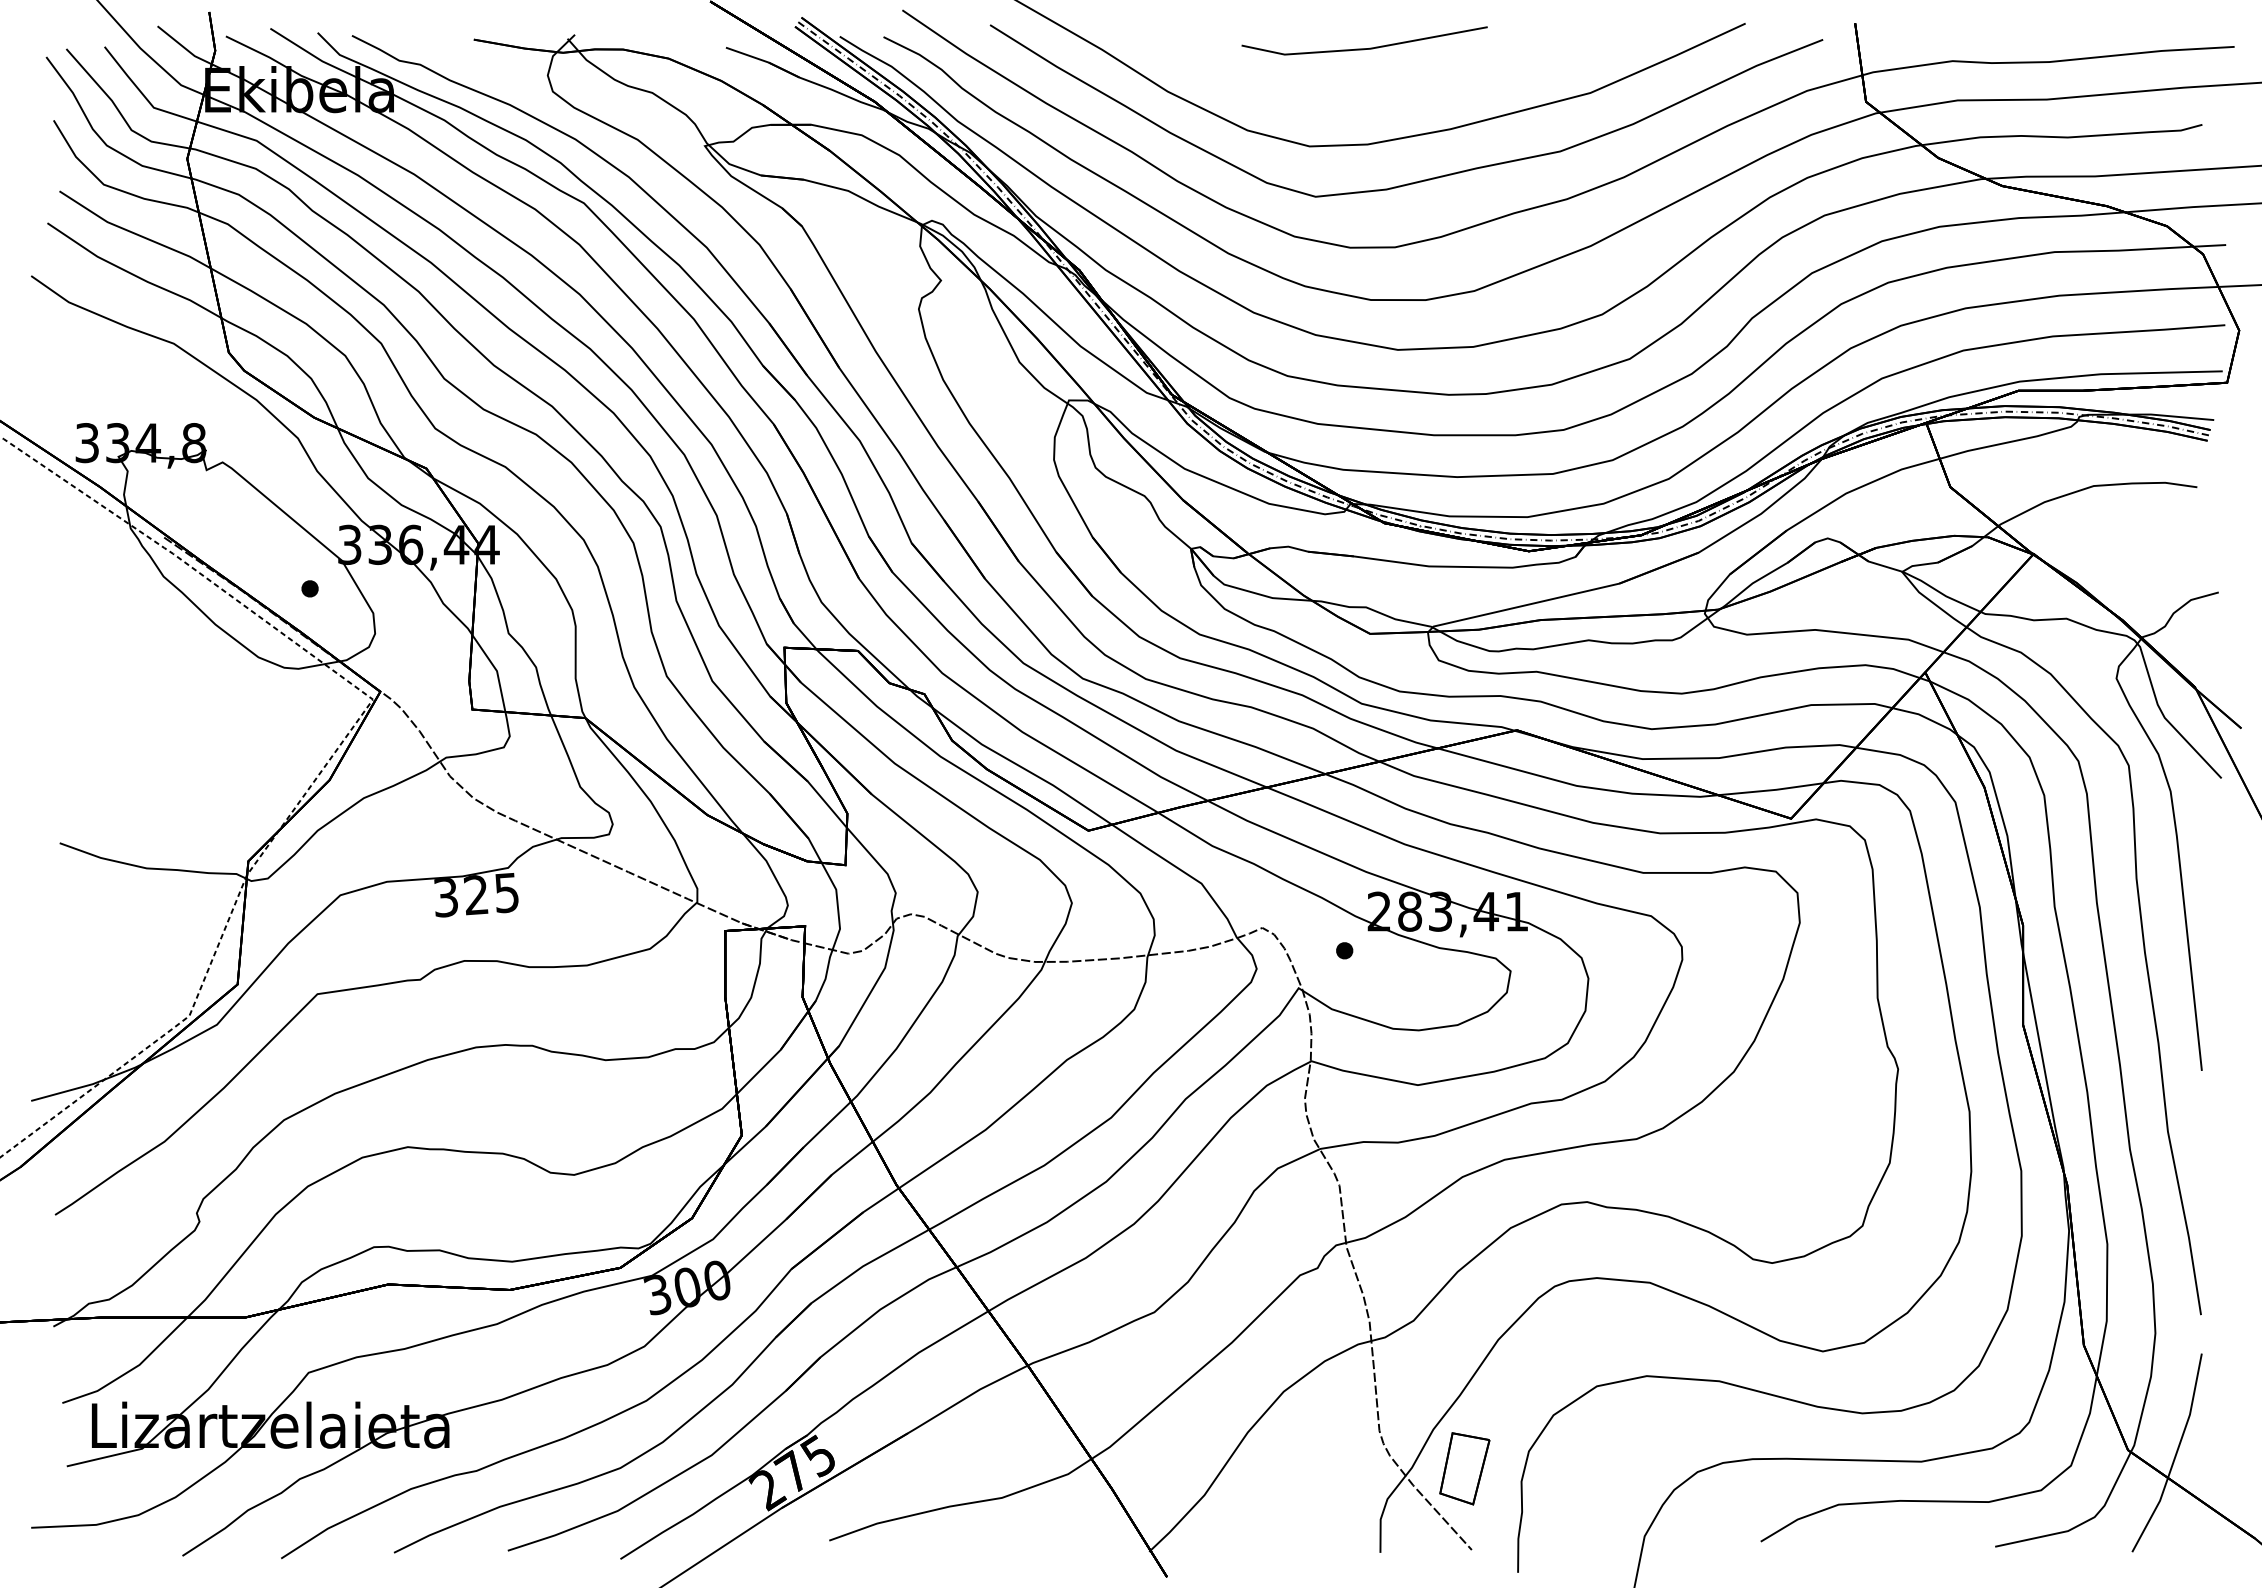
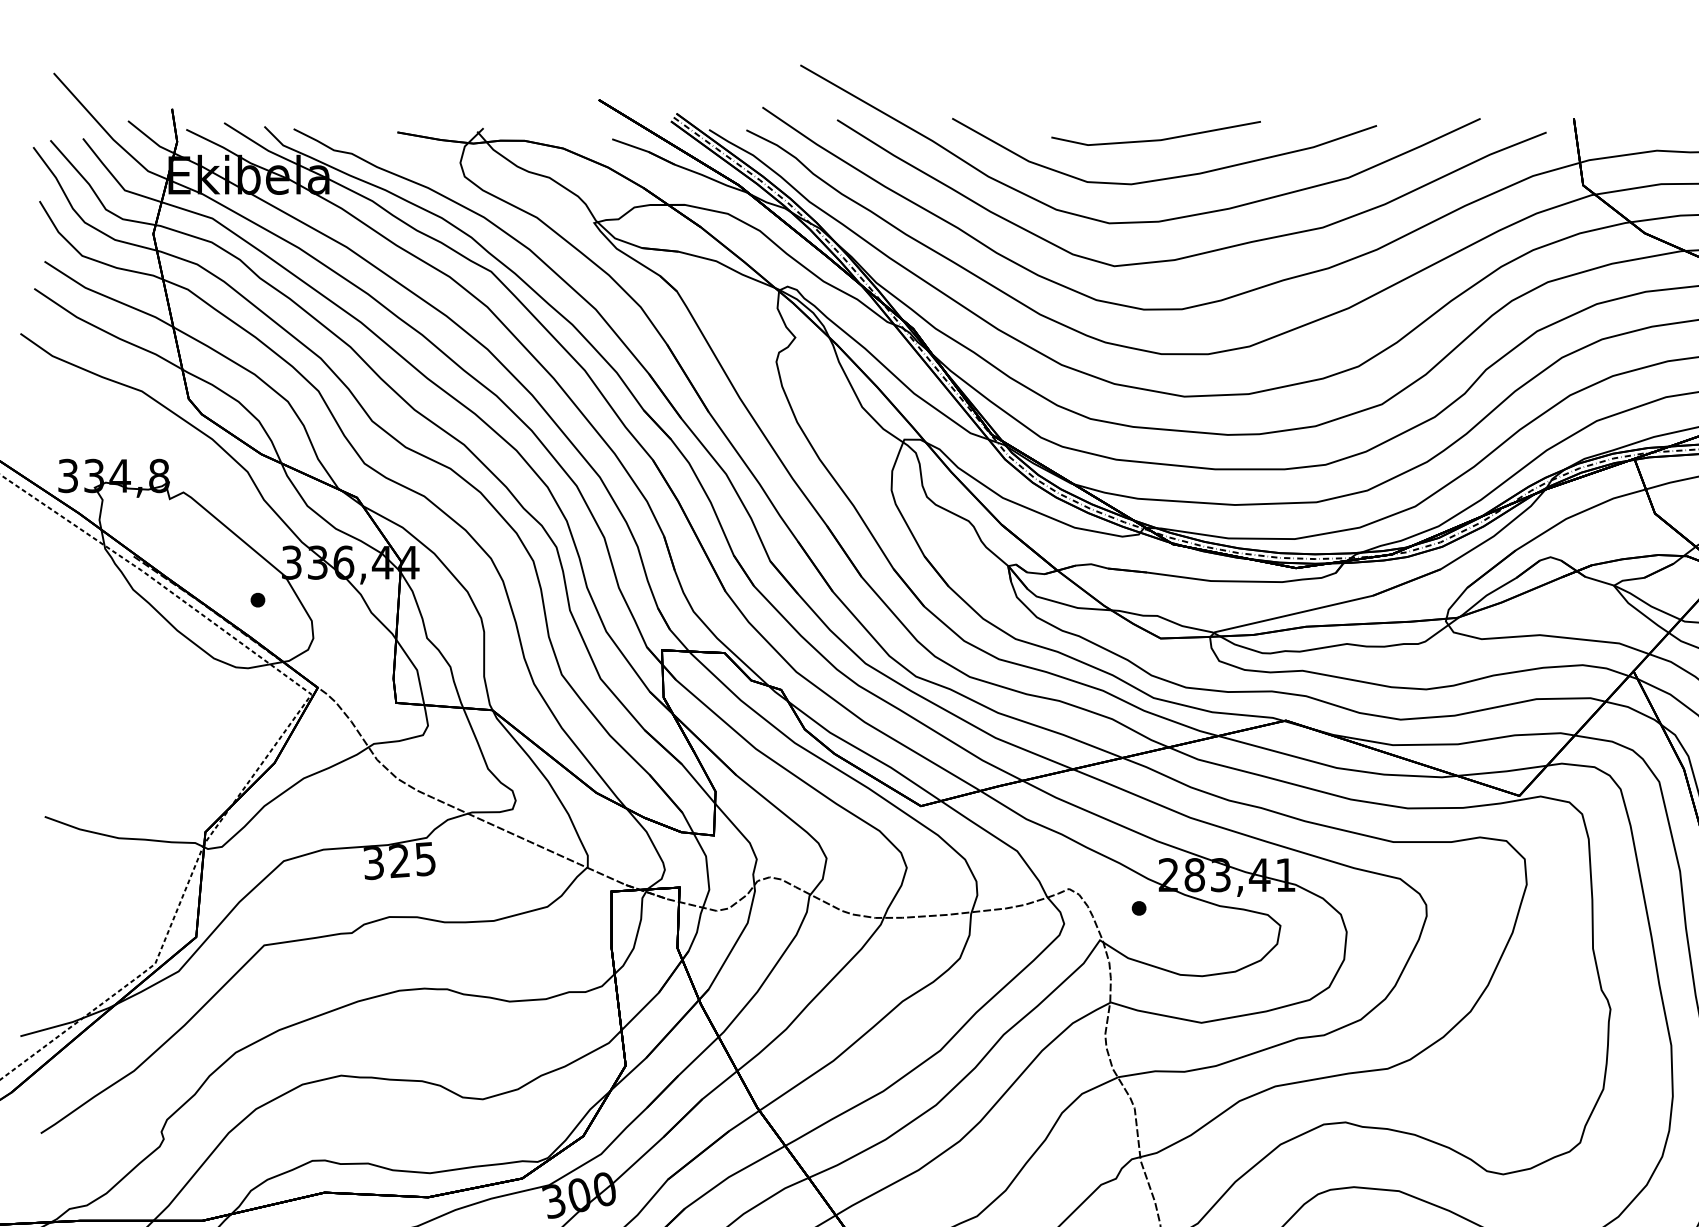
curve: (1379, 92) -> (1168, 177), added

